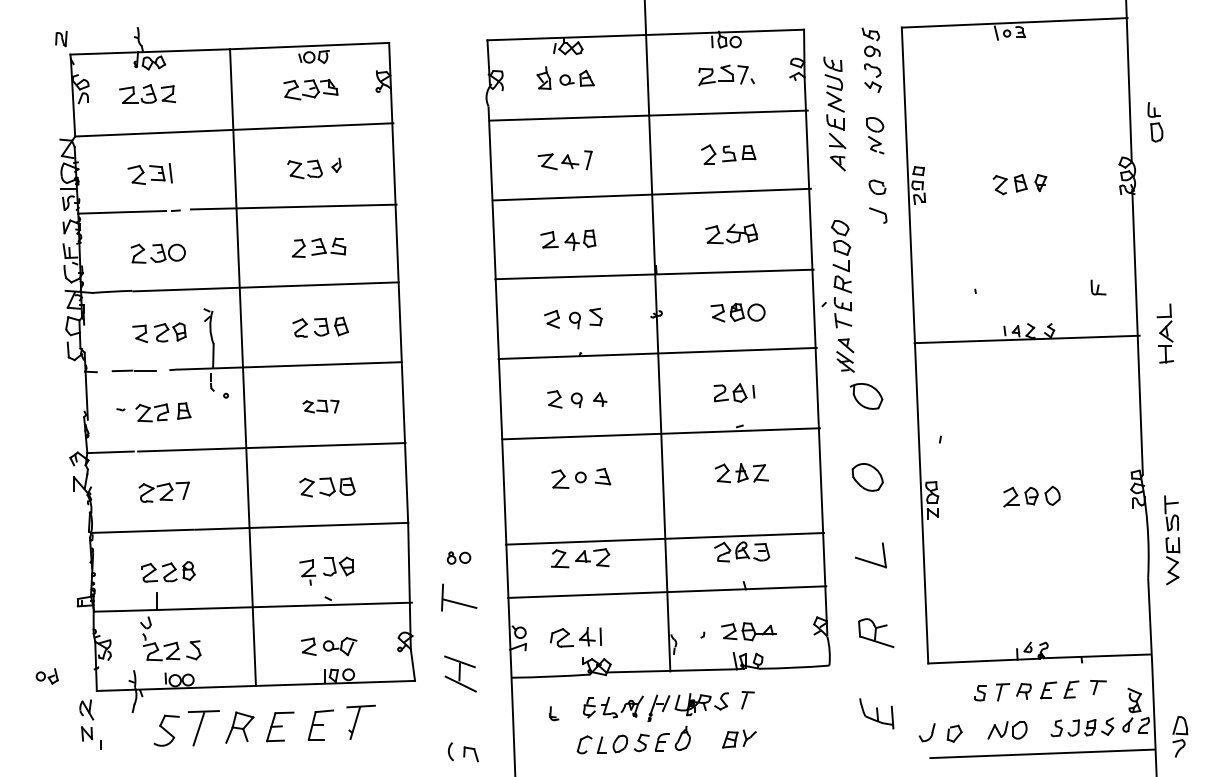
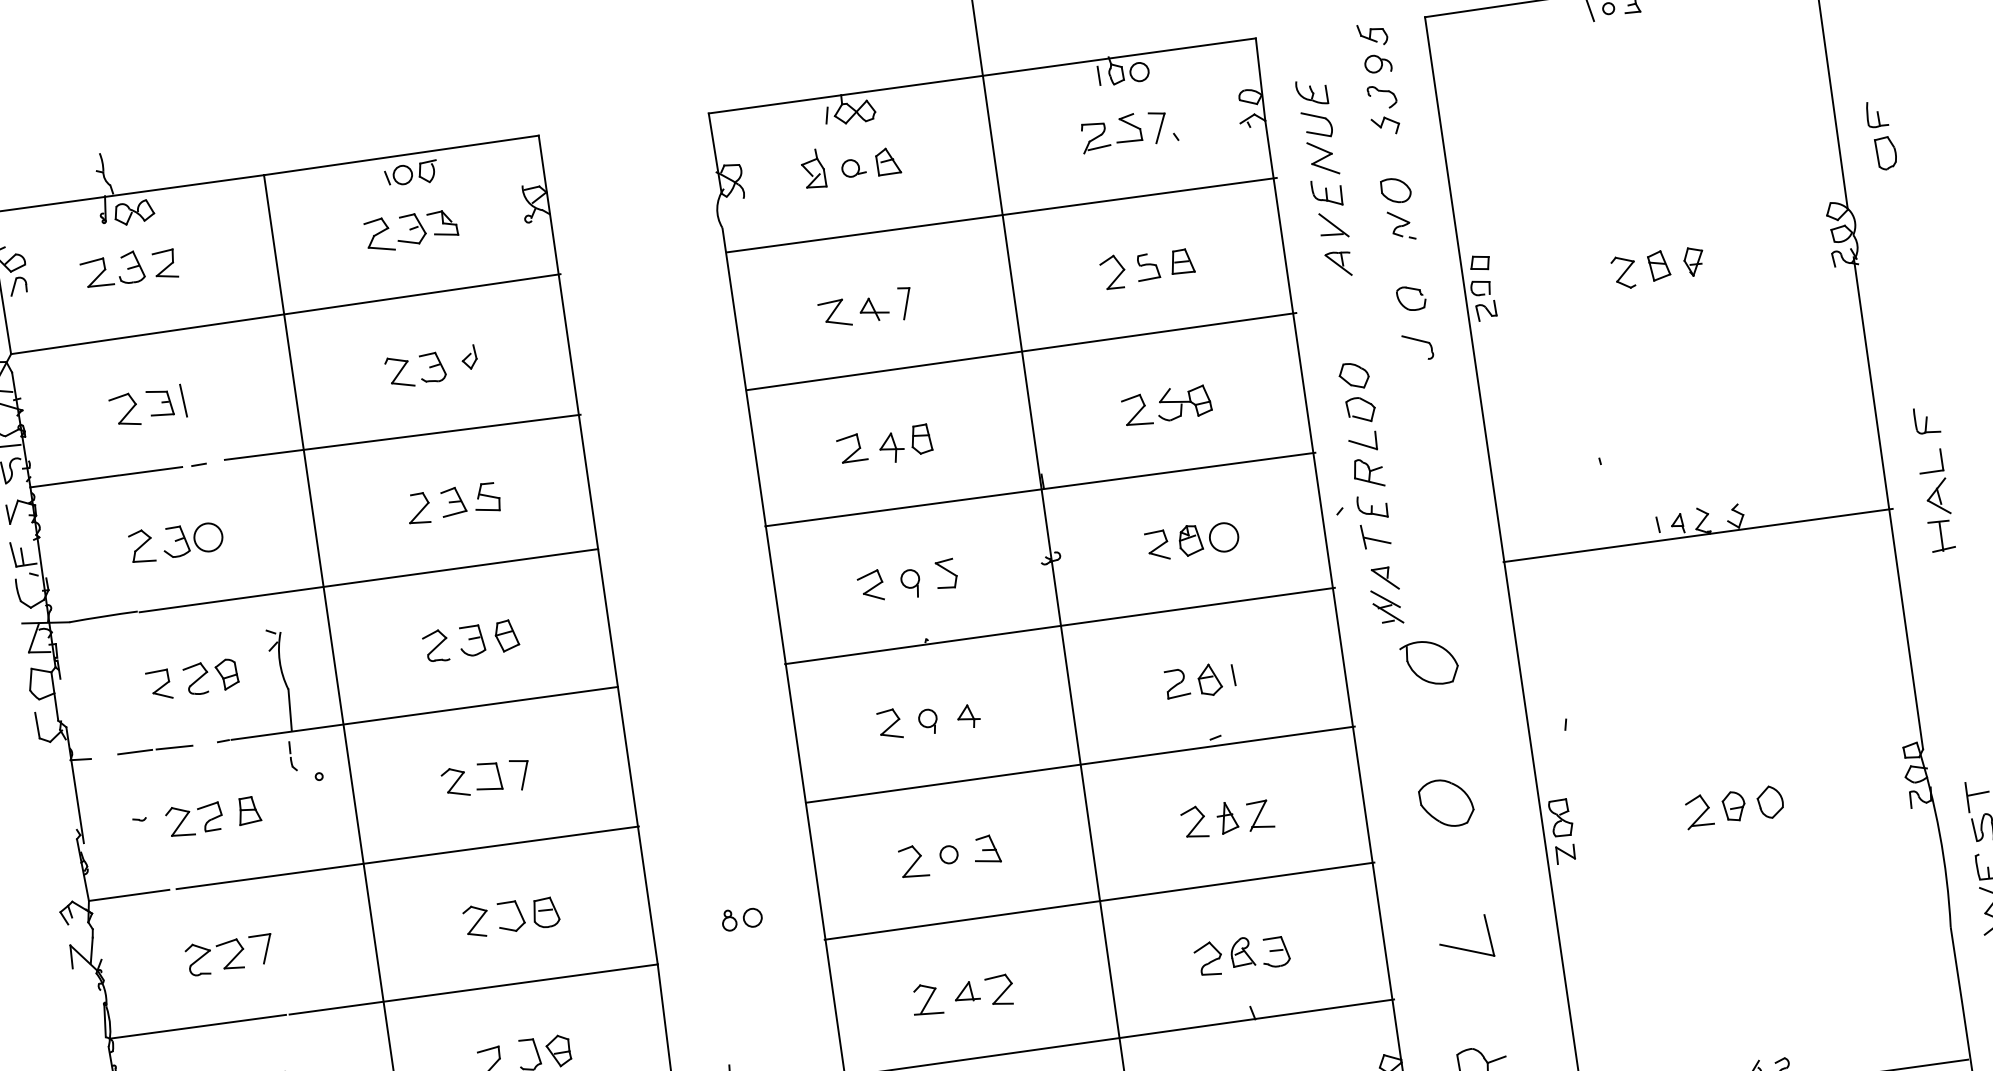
part: (1098, 287) -> (1927, 420), moved
part: (320, 406) -> (484, 778), size x1.43
line: (664, 538) -> (1098, 900), moved
part: (458, 557) -> (741, 918), moved

